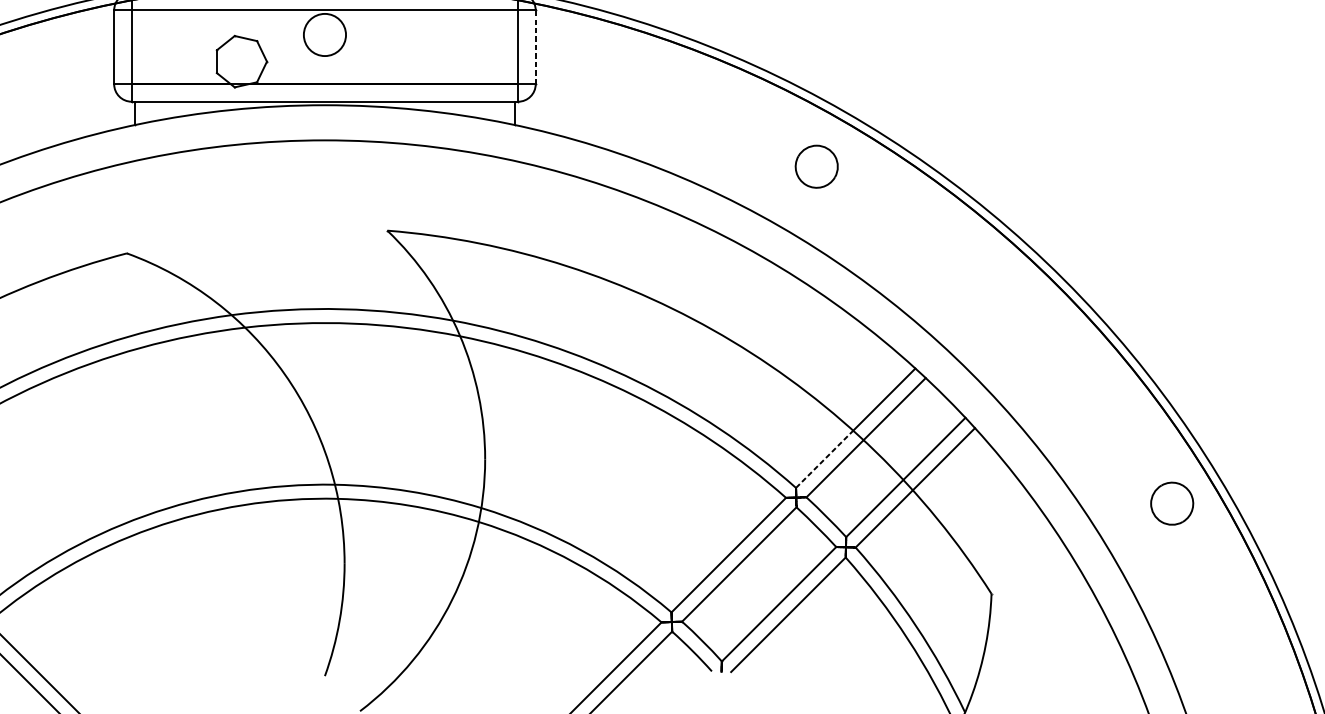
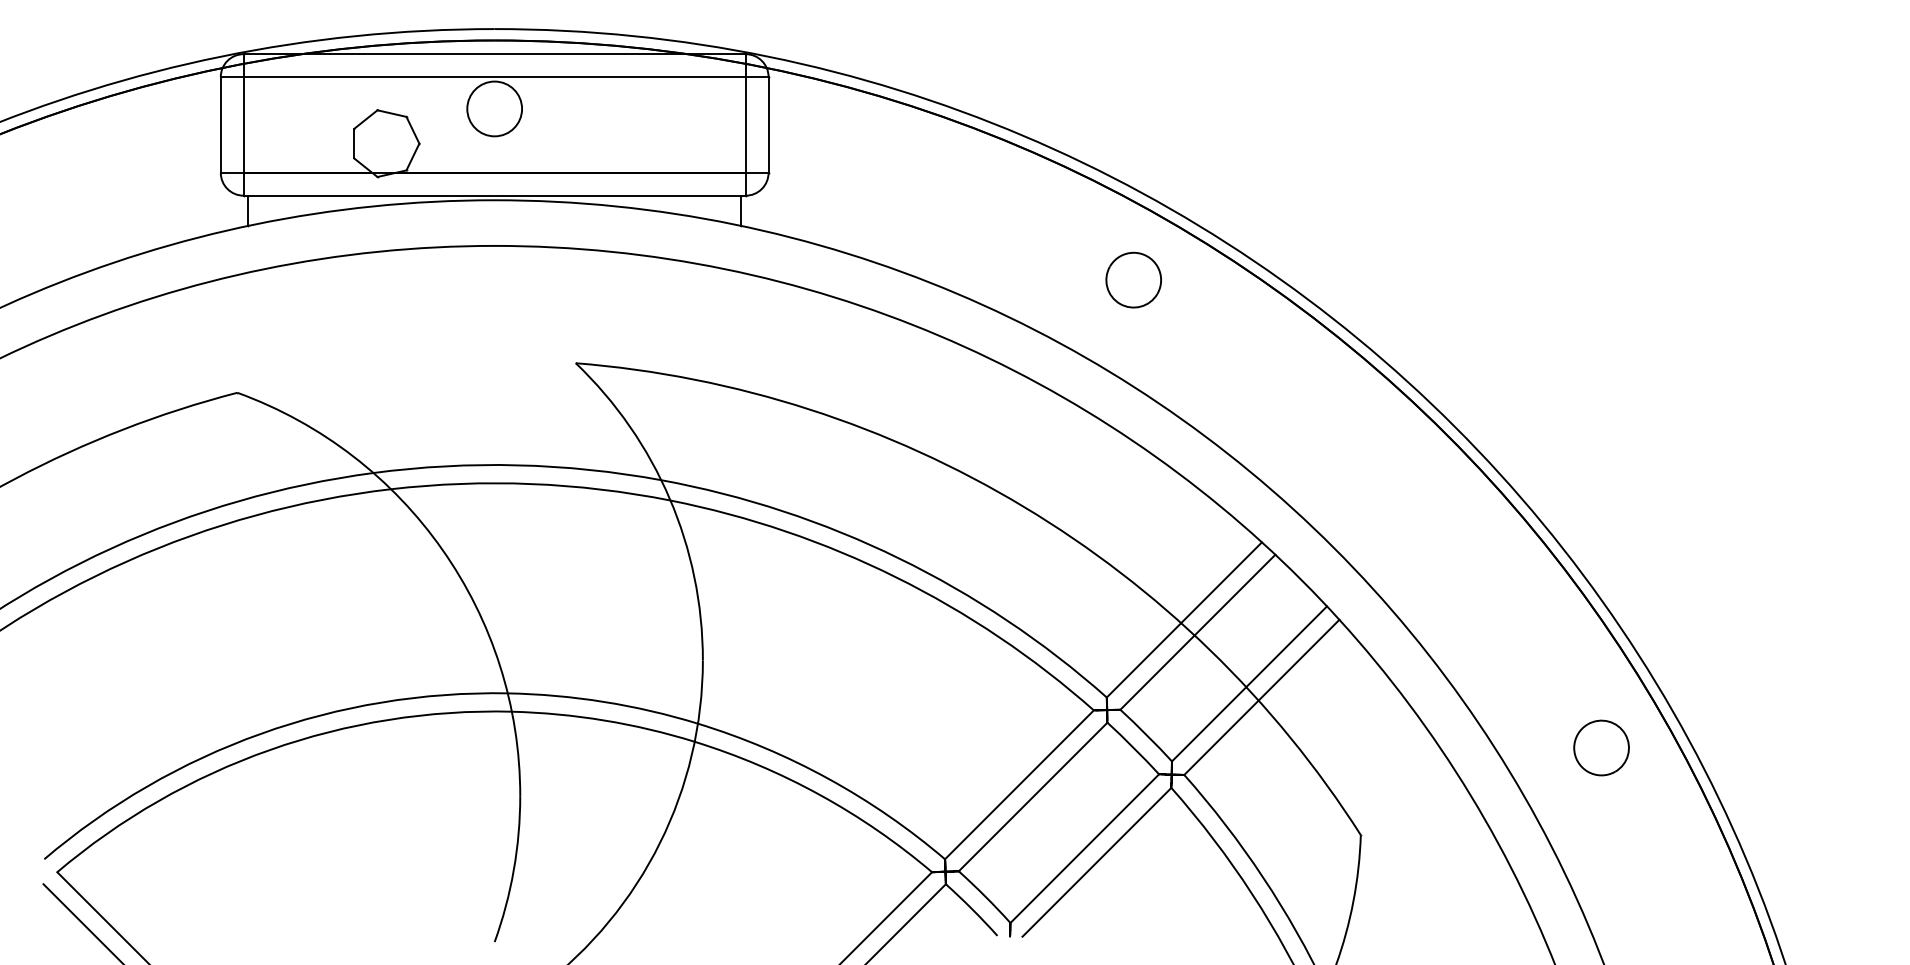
line: (535, 46) -> (768, 124), dashed -> solid
line: (825, 459) -> (1144, 660), dashed -> solid
part: (1172, 503) -> (1601, 747), moved

